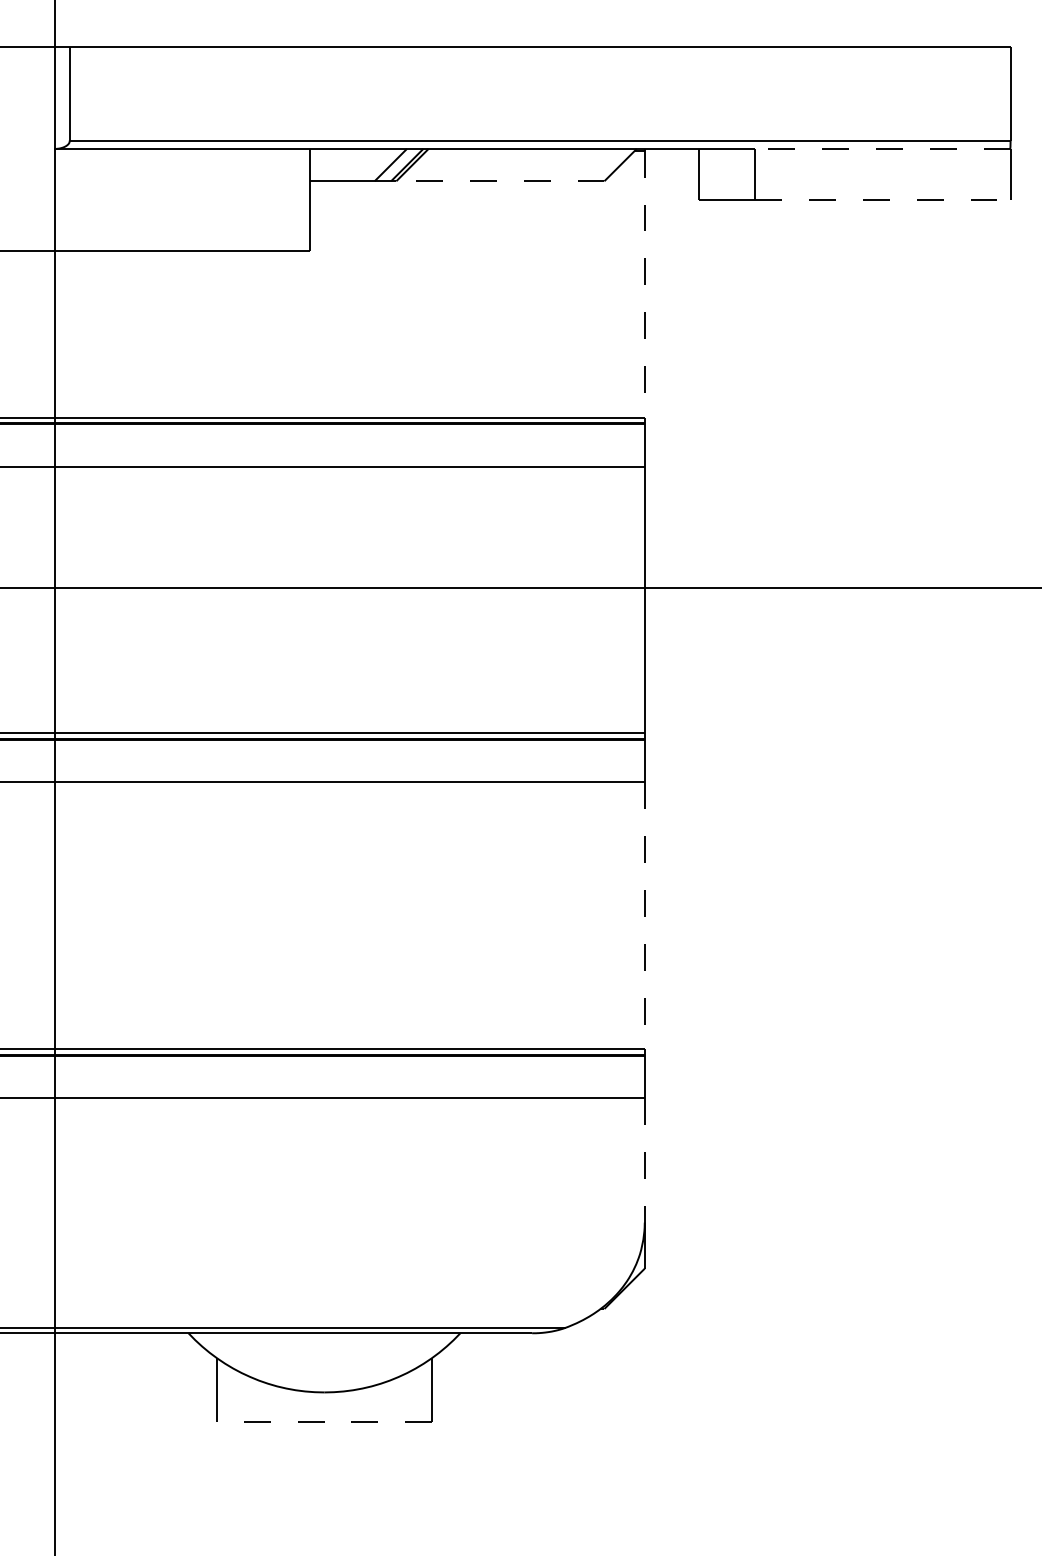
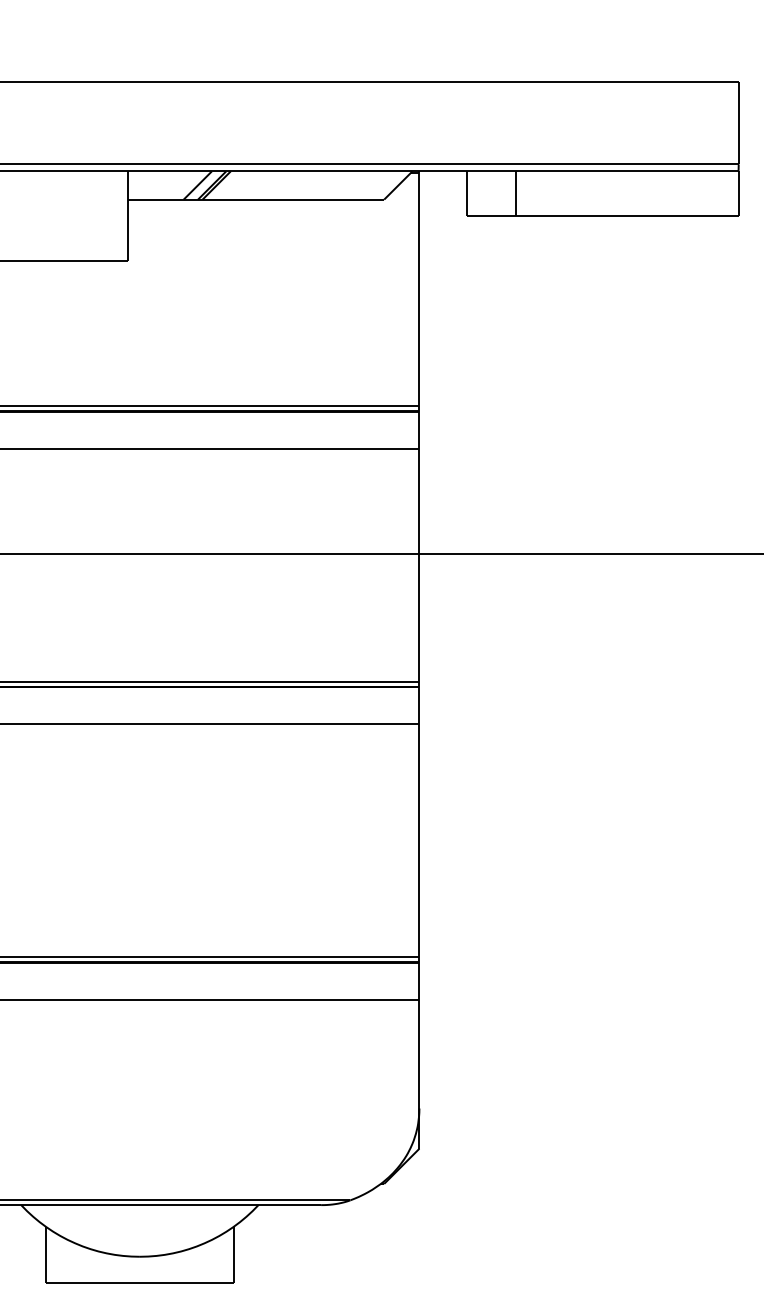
line: (882, 148) -> (626, 171), dashed -> solid
line: (499, 181) -> (292, 199), dashed -> solid
line: (882, 200) -> (626, 216), dashed -> solid
line: (644, 284) -> (419, 289), dashed -> solid
line: (644, 916) -> (419, 841), dashed -> solid
line: (644, 1160) -> (419, 1054), dashed -> solid
line: (324, 1422) -> (139, 1283), dashed -> solid

